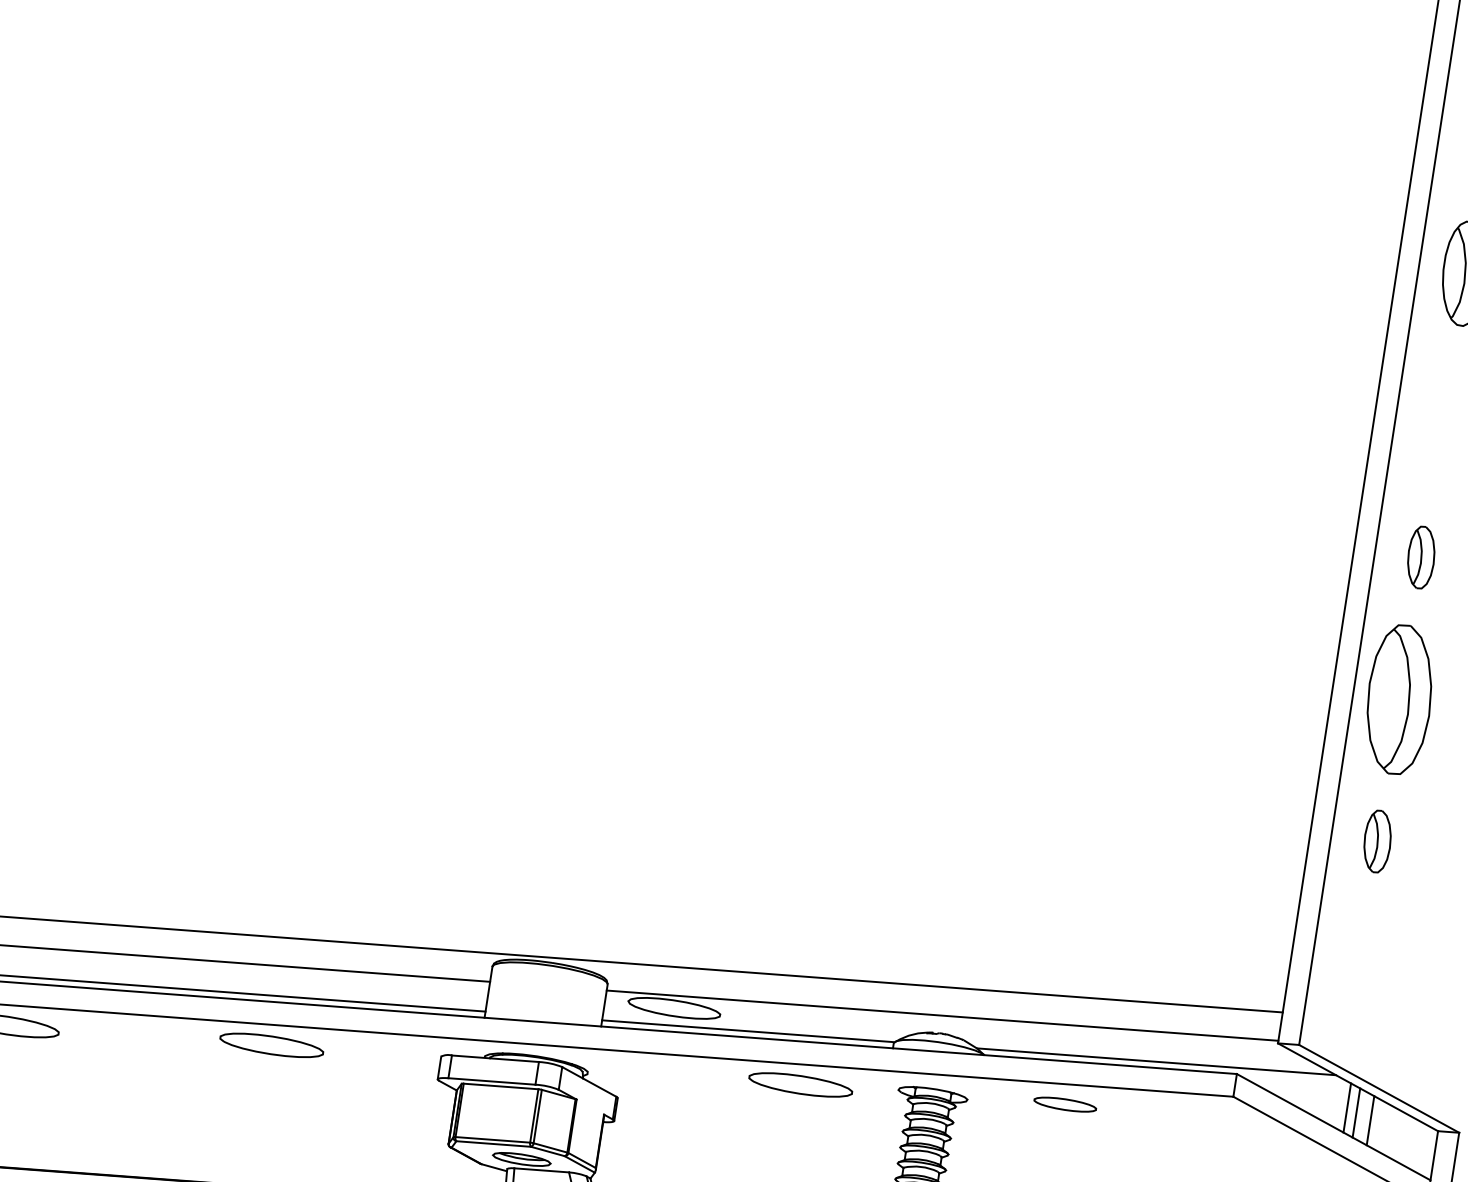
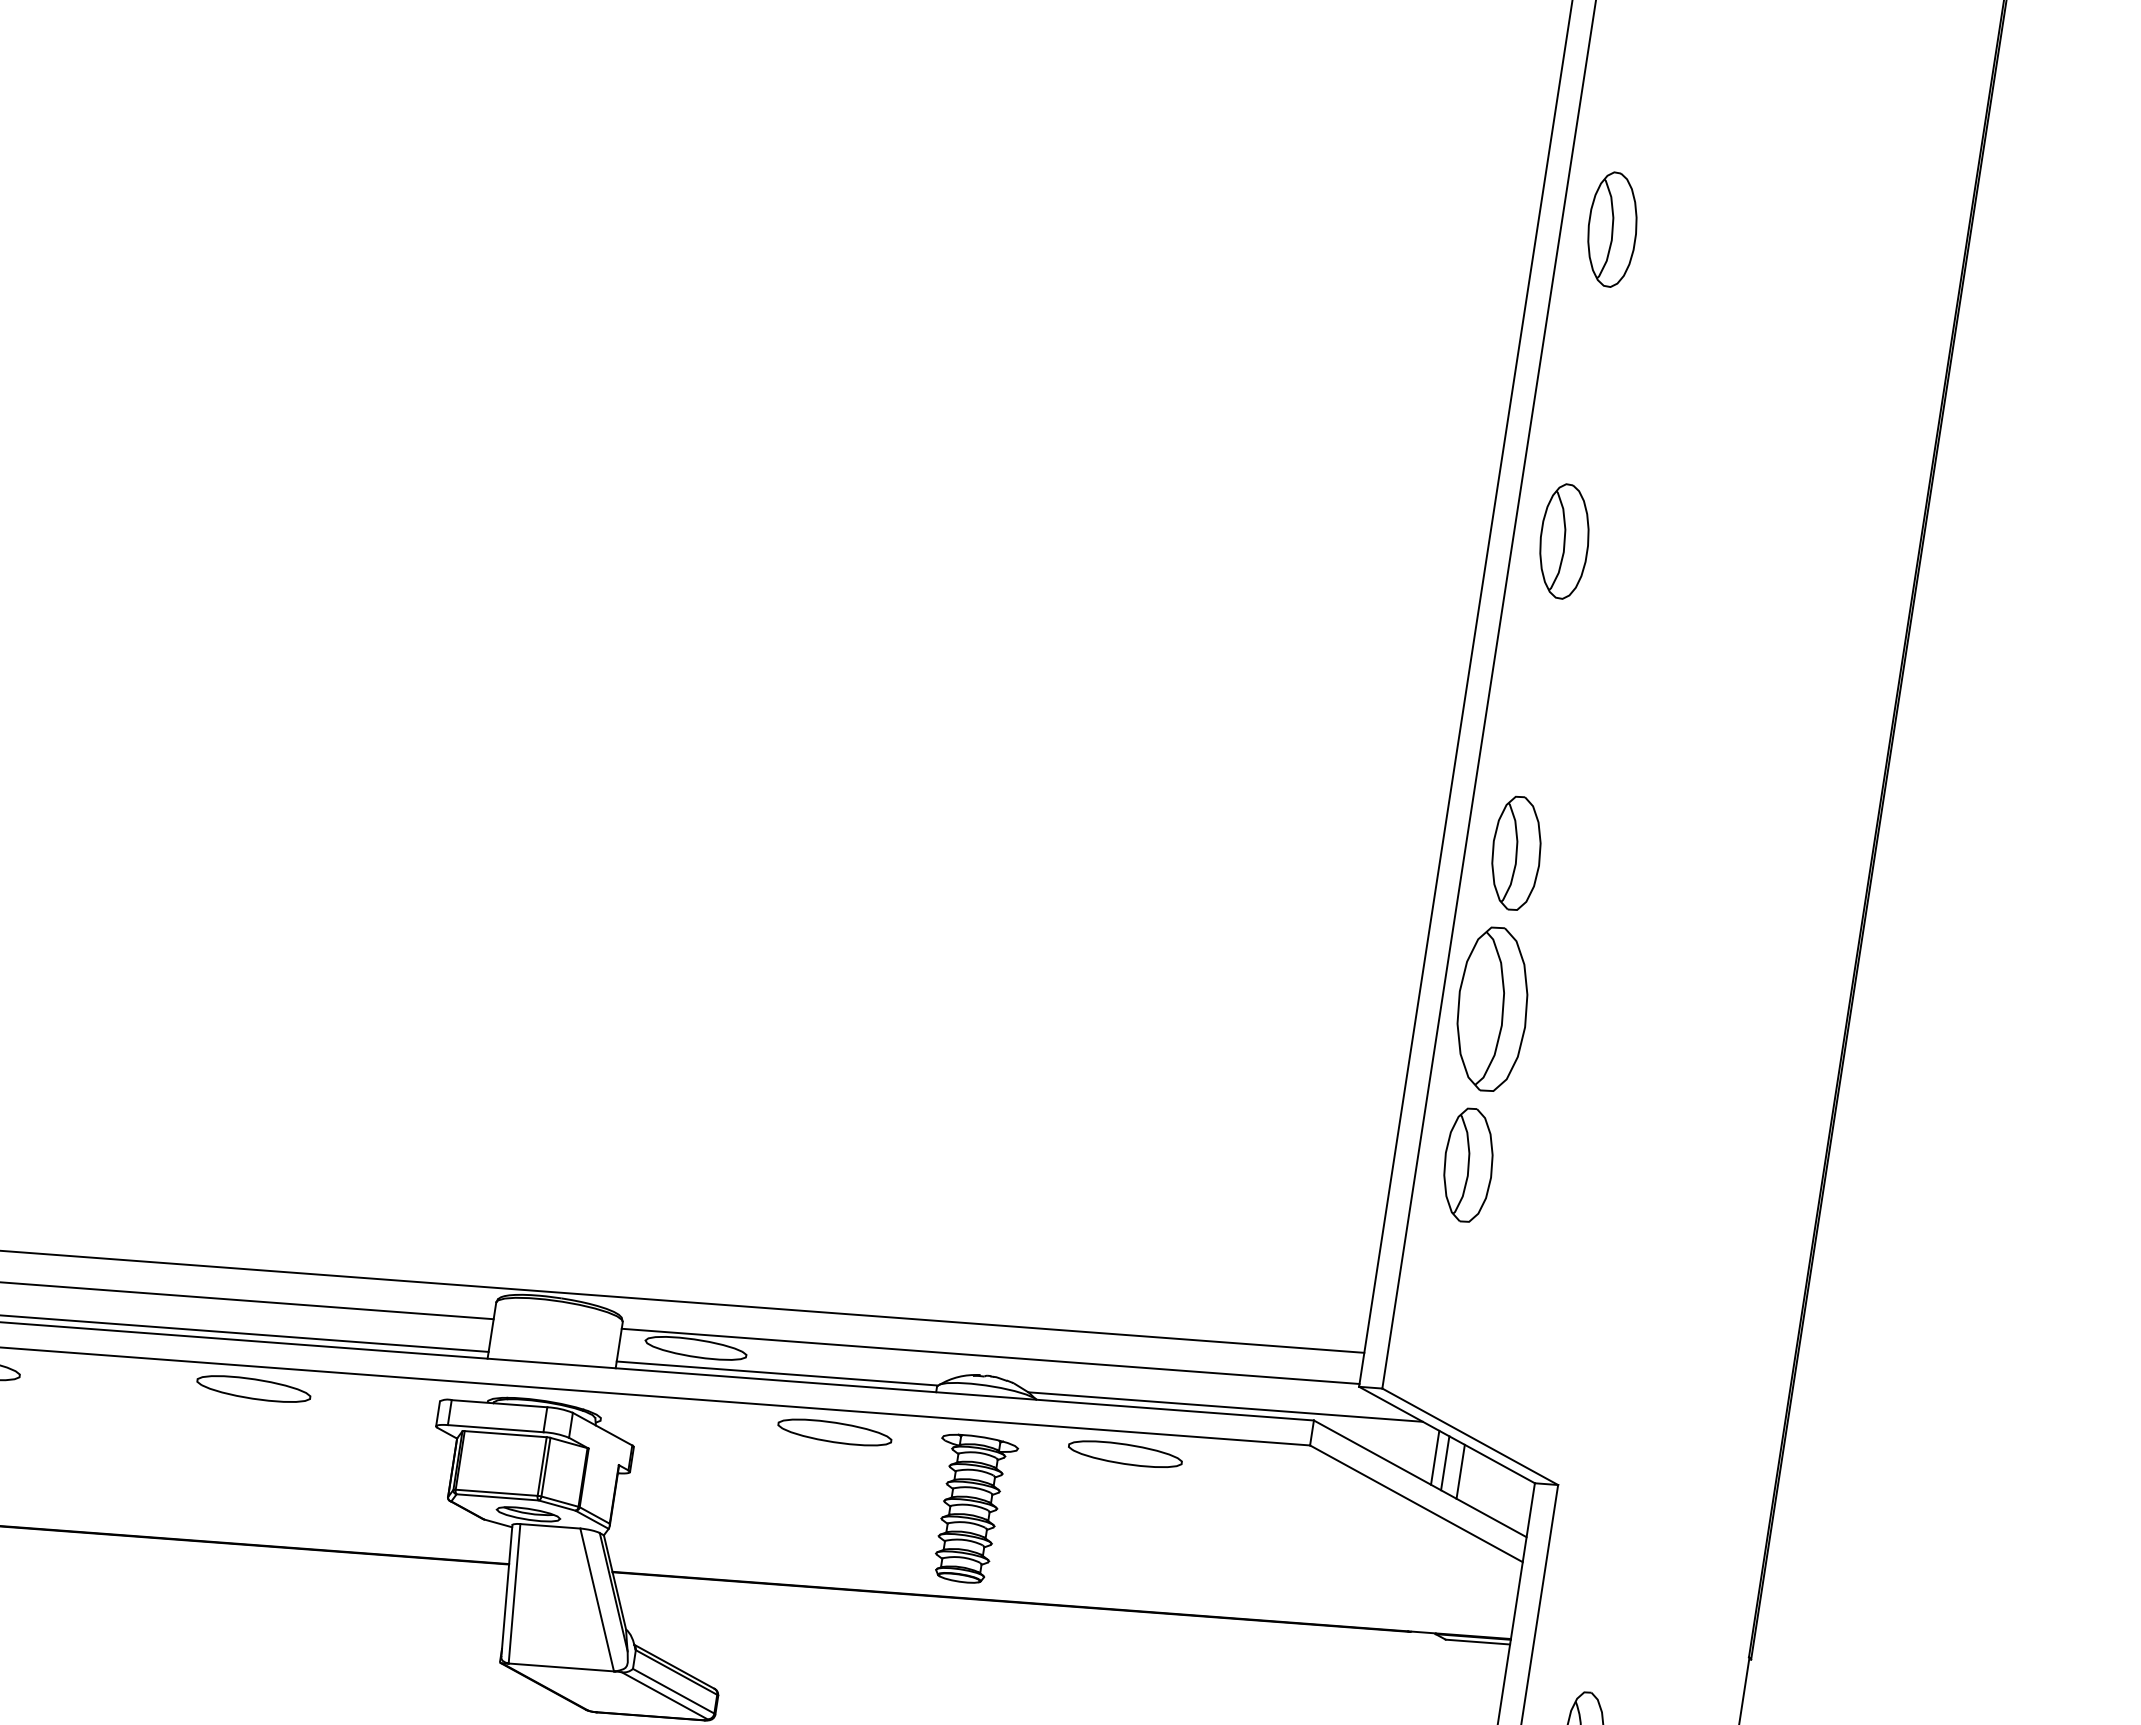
part: (1421, 556) -> (1516, 852), size x1.67
part: (1377, 840) -> (1468, 1164), size x1.67
part: (1065, 1104) -> (1125, 1453), size x1.67

